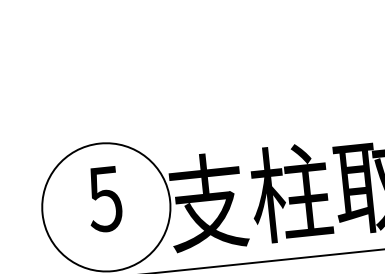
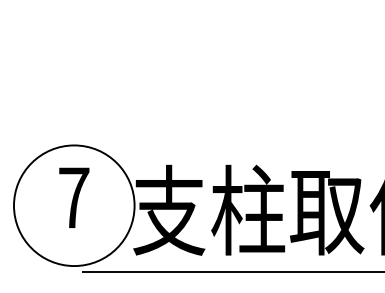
text: (104, 199) -> (73, 198), 5 -> 7

